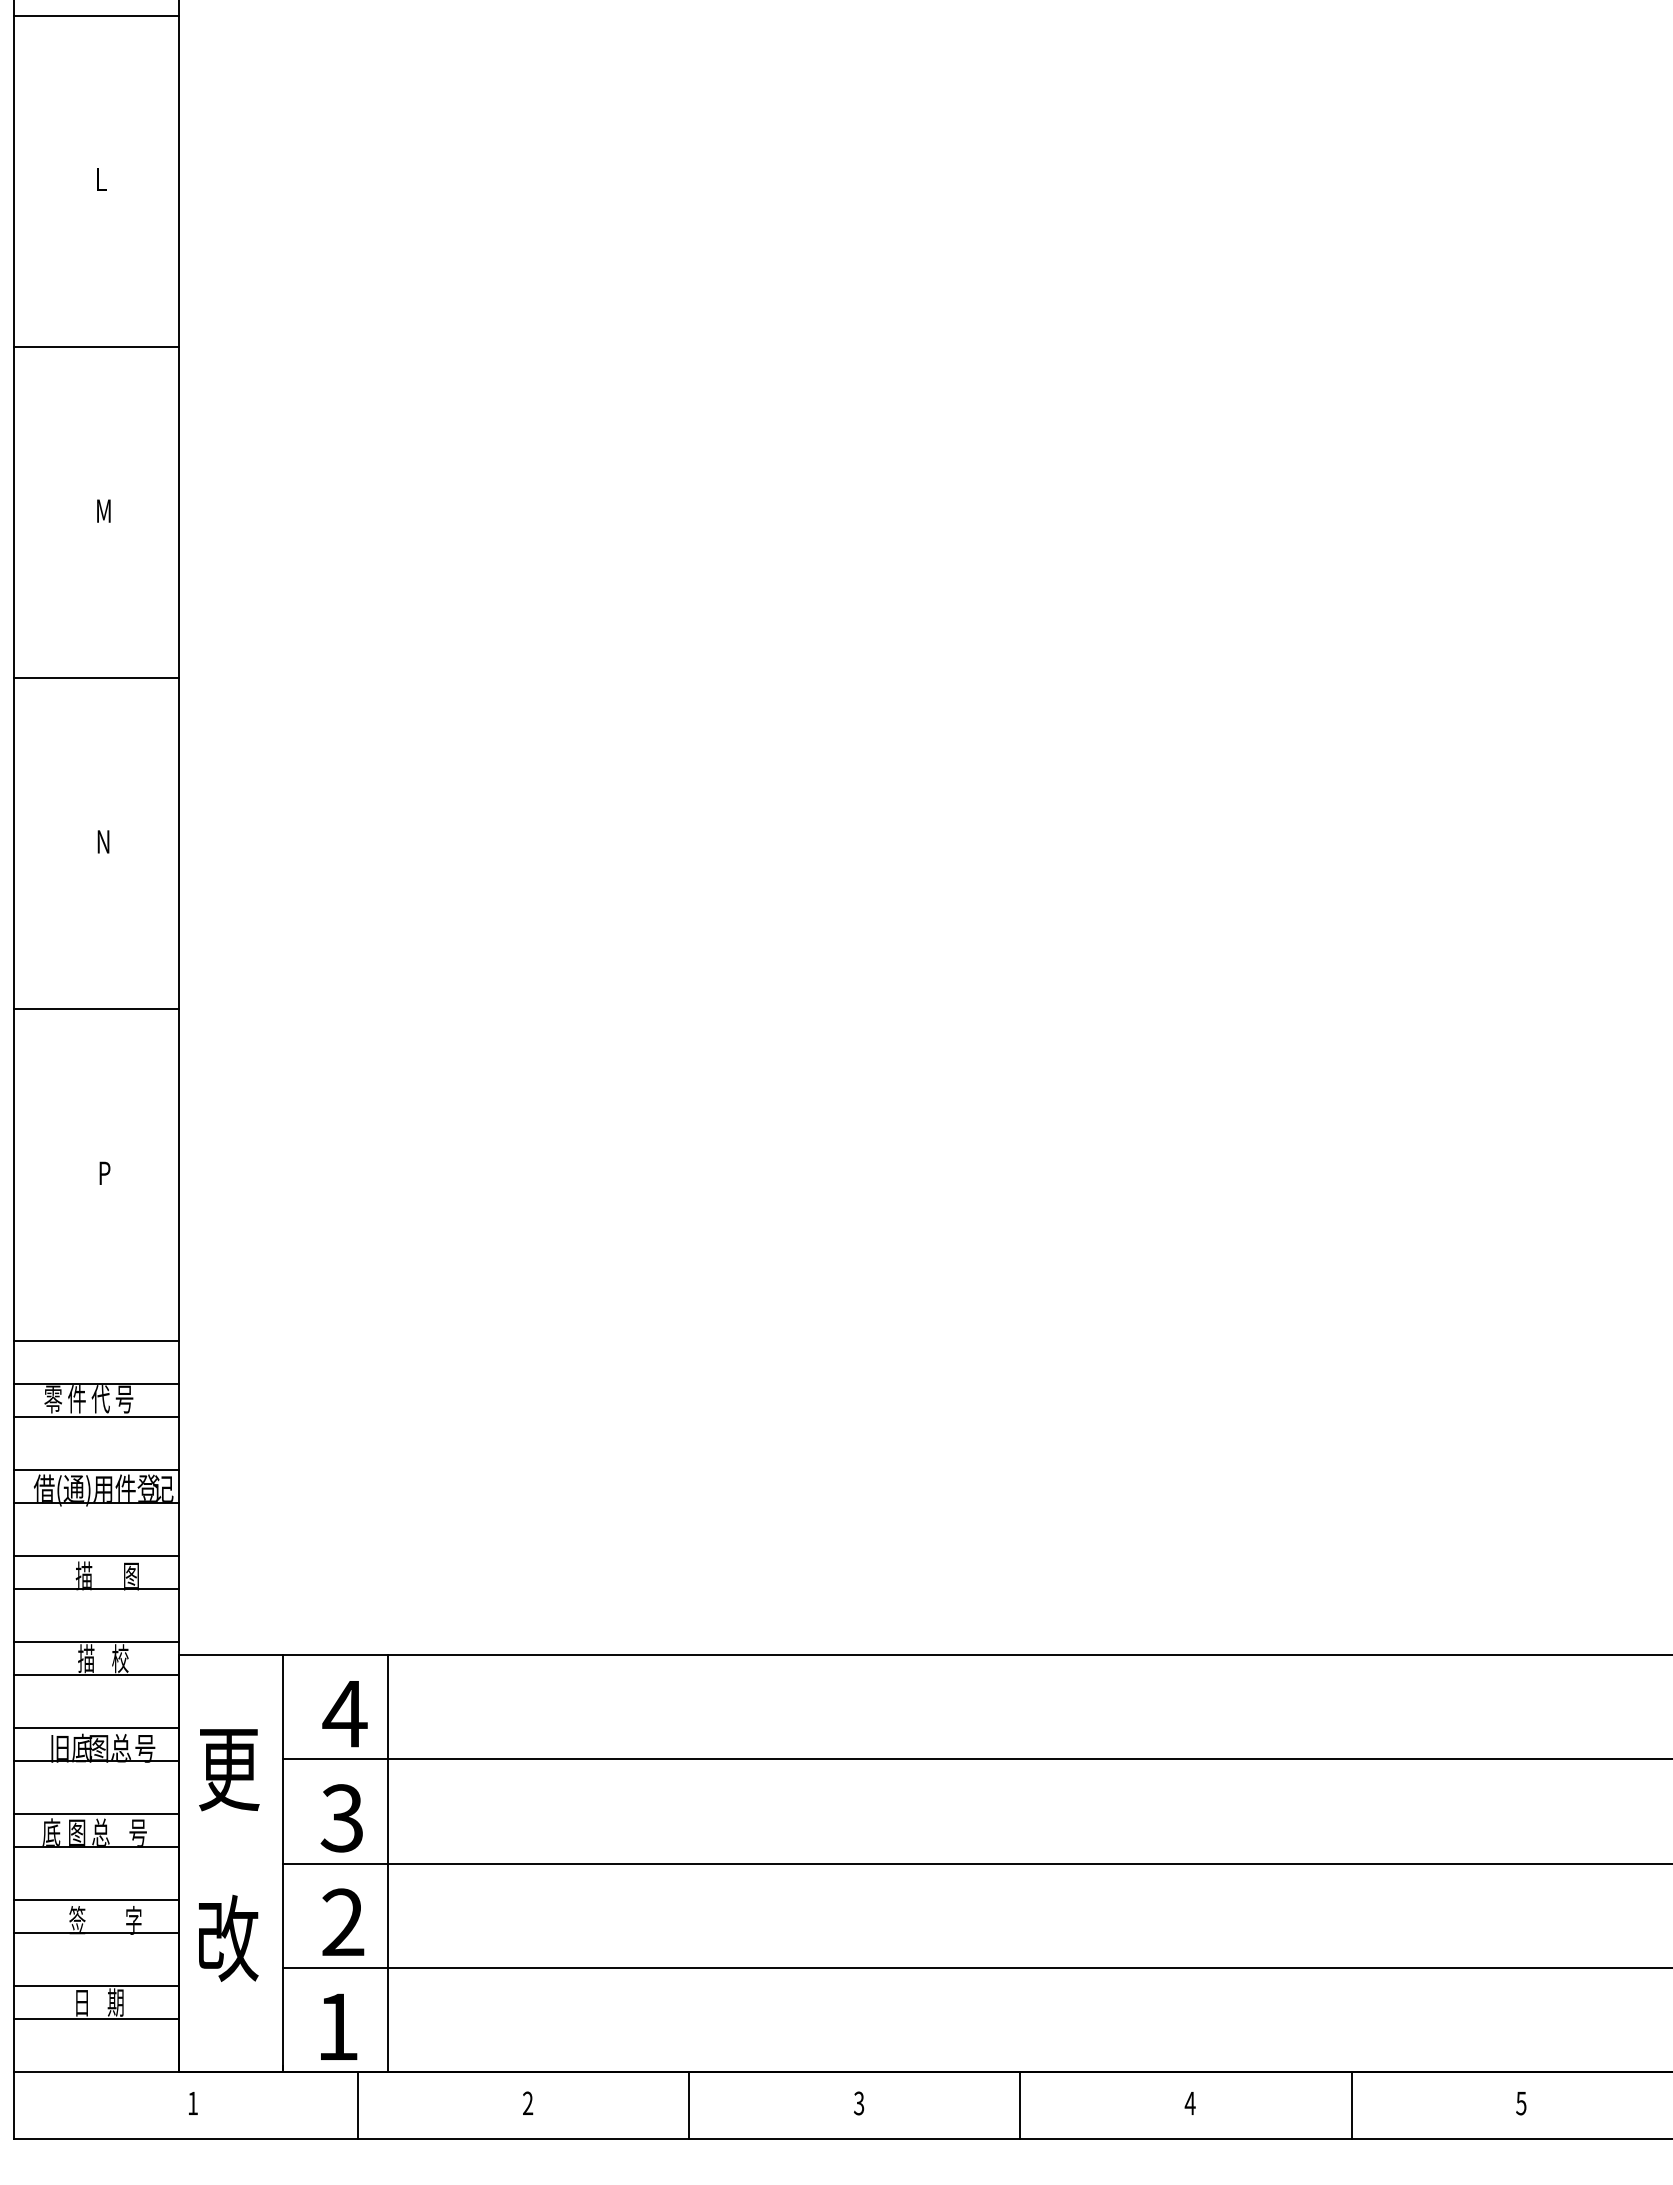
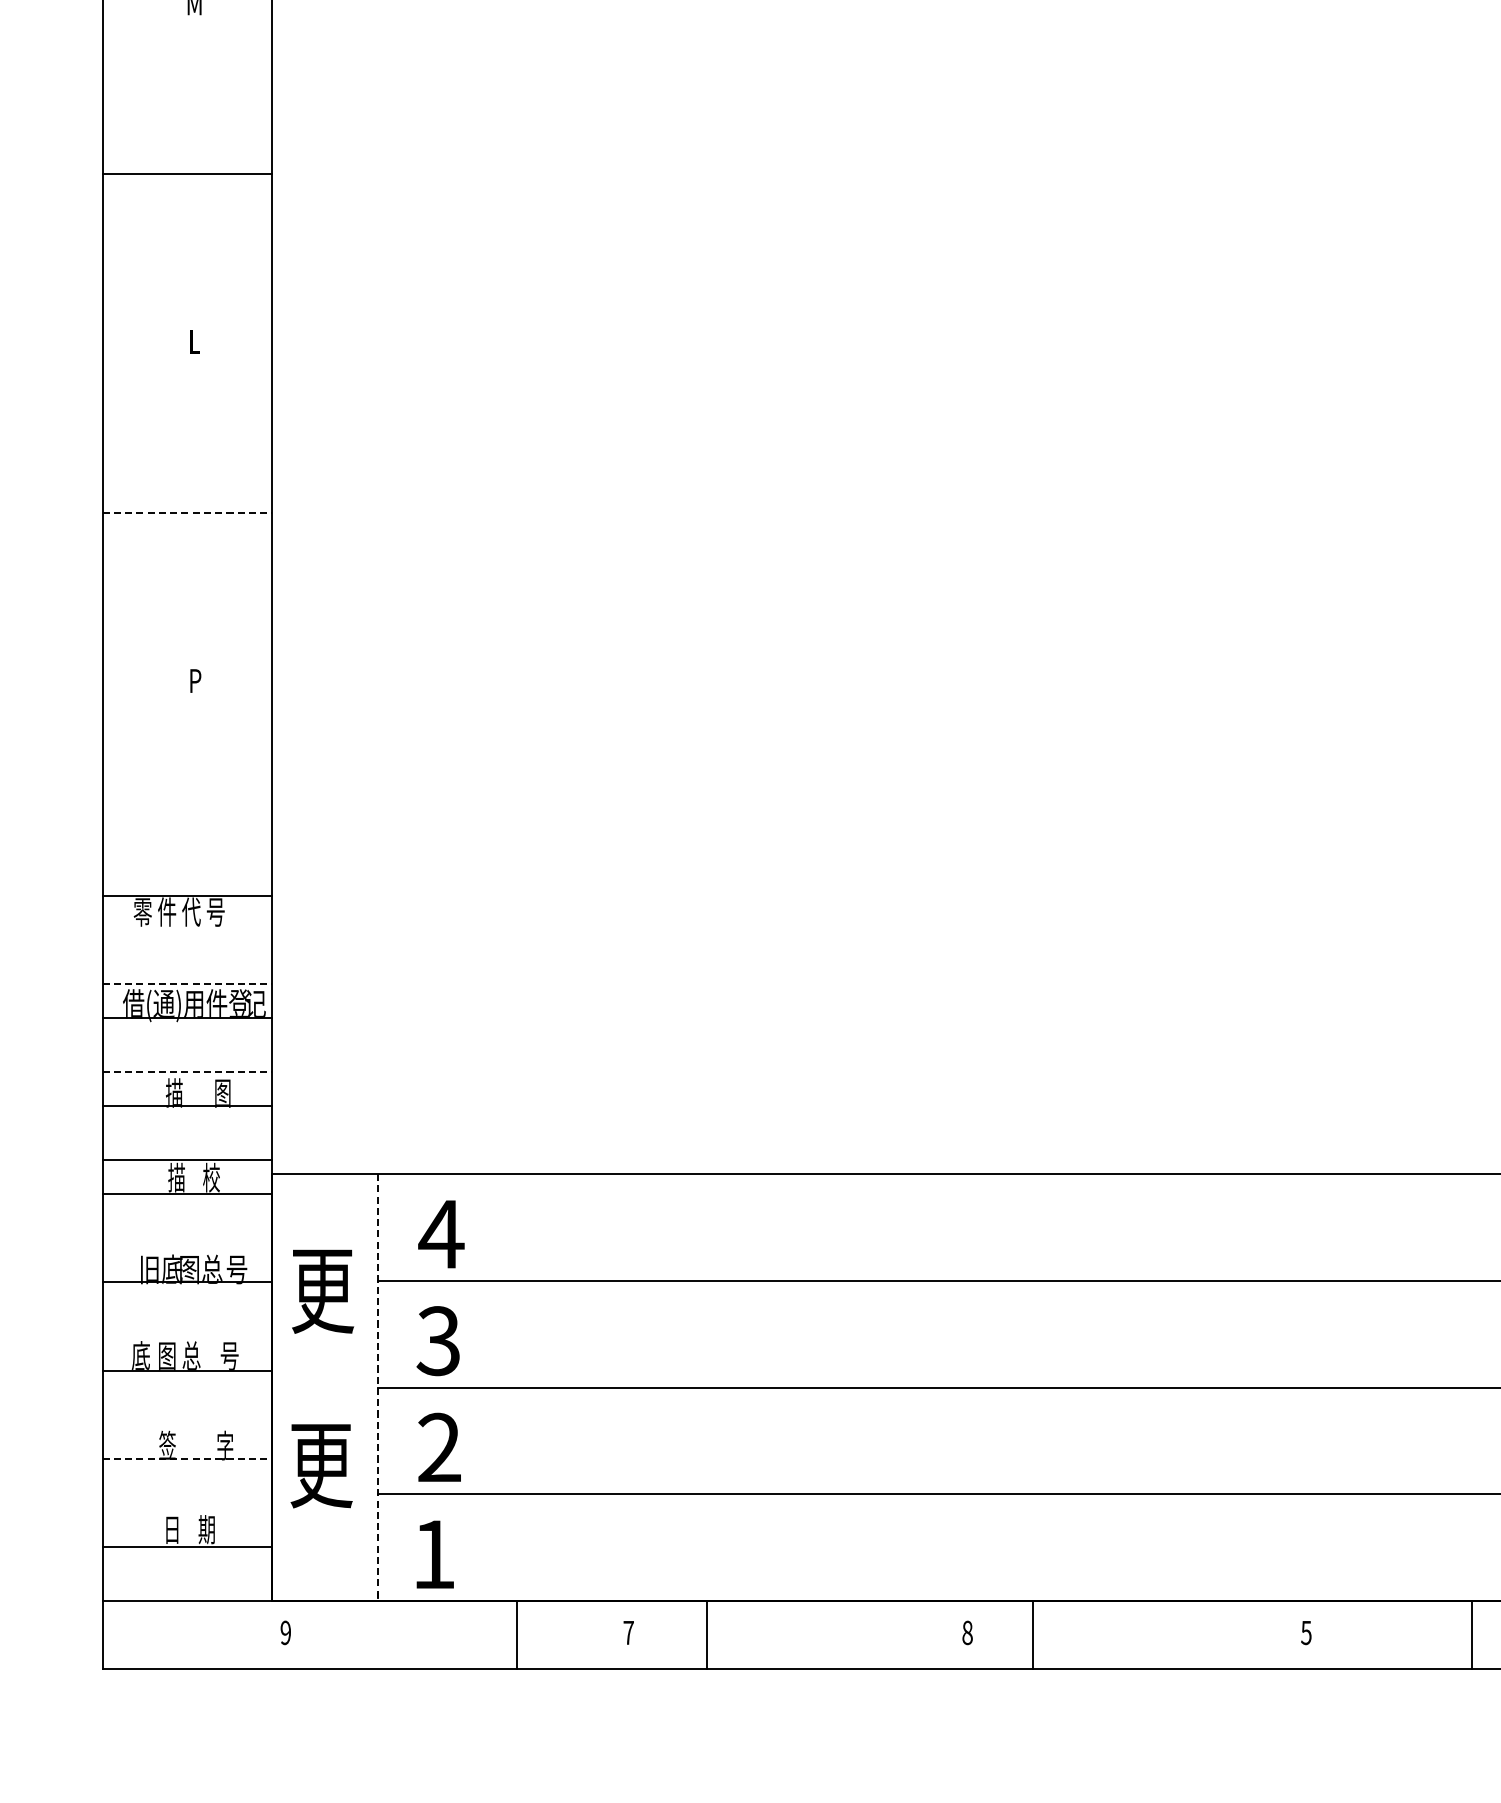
text: (103, 841) -> (194, 341), N -> L
line: (96, 1009) -> (187, 513), solid -> dashed
line: (96, 1340) -> (187, 852), removed
line: (96, 1416) -> (187, 929), removed
line: (96, 1469) -> (187, 984), solid -> dashed
line: (96, 1555) -> (187, 1072), solid -> dashed
line: (96, 1727) -> (187, 1248), removed
line: (96, 1814) -> (187, 1337), removed
line: (282, 1863) -> (377, 1387), solid -> dashed
line: (388, 1863) -> (485, 1387), removed
line: (96, 1900) -> (187, 1425), removed
line: (96, 1933) -> (187, 1458), solid -> dashed
text: (227, 1937) -> (321, 1463), 改 -> 更
line: (96, 1986) -> (187, 1513), removed
text: (528, 2102) -> (629, 1631), 2 -> 7
text: (192, 2103) -> (285, 1632), 1 -> 9
text: (859, 2103) -> (967, 1632), 3 -> 8
text: (1189, 2103) -> (1305, 1632), 4 -> 5
line: (358, 2105) -> (517, 1634), moved
line: (689, 2105) -> (706, 1634), moved
line: (1020, 2105) -> (1033, 1634), moved

